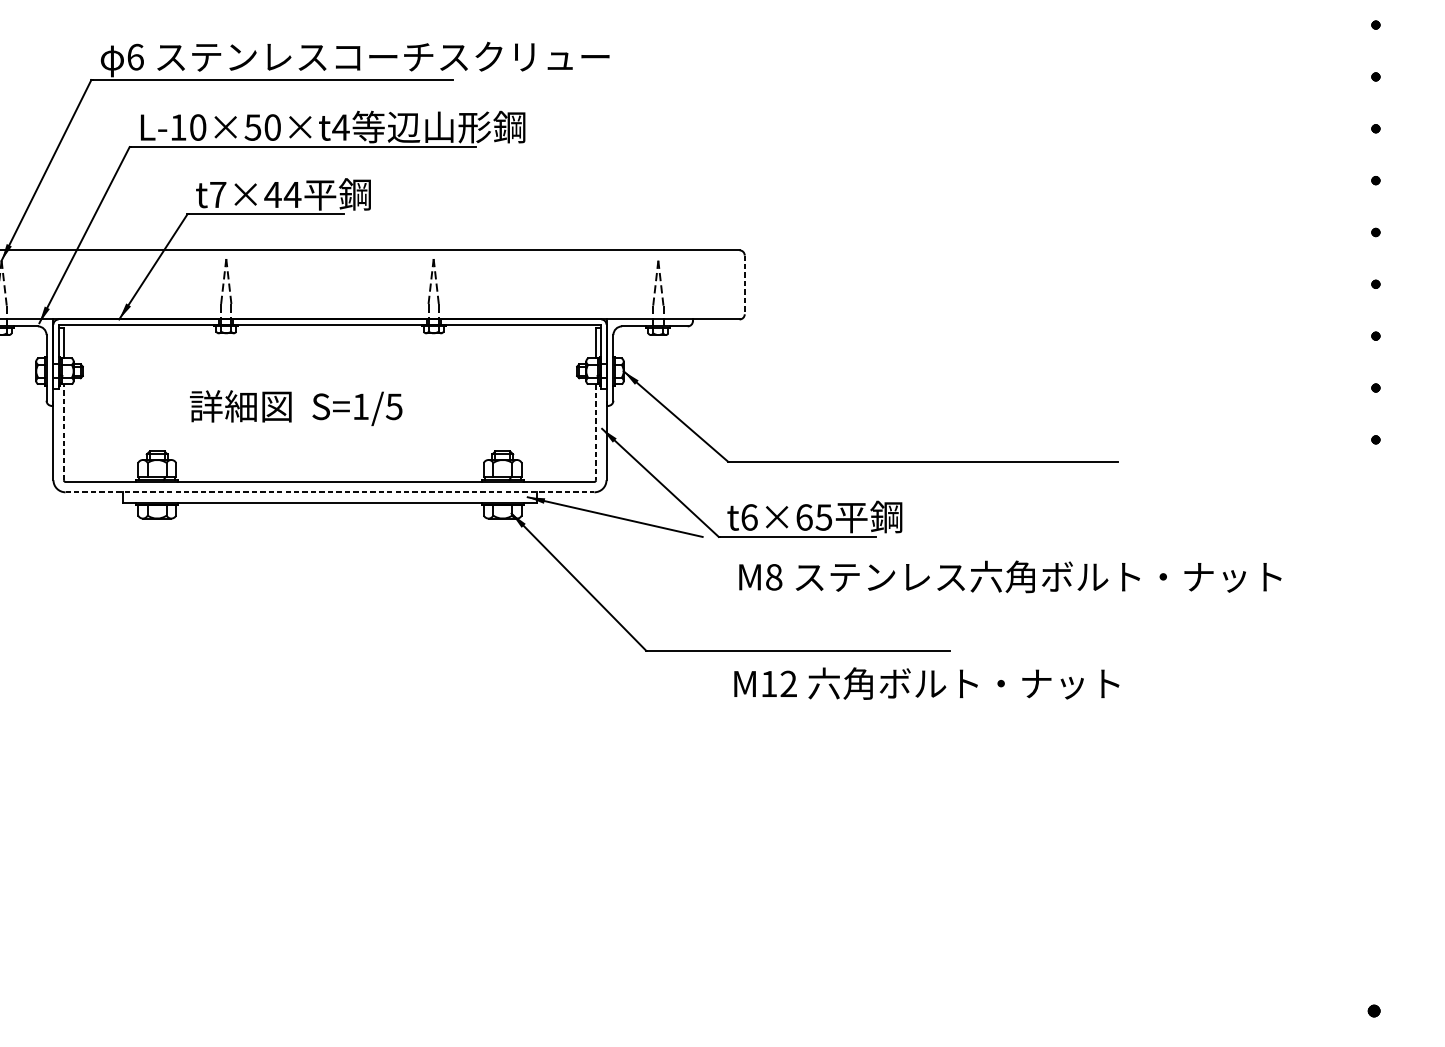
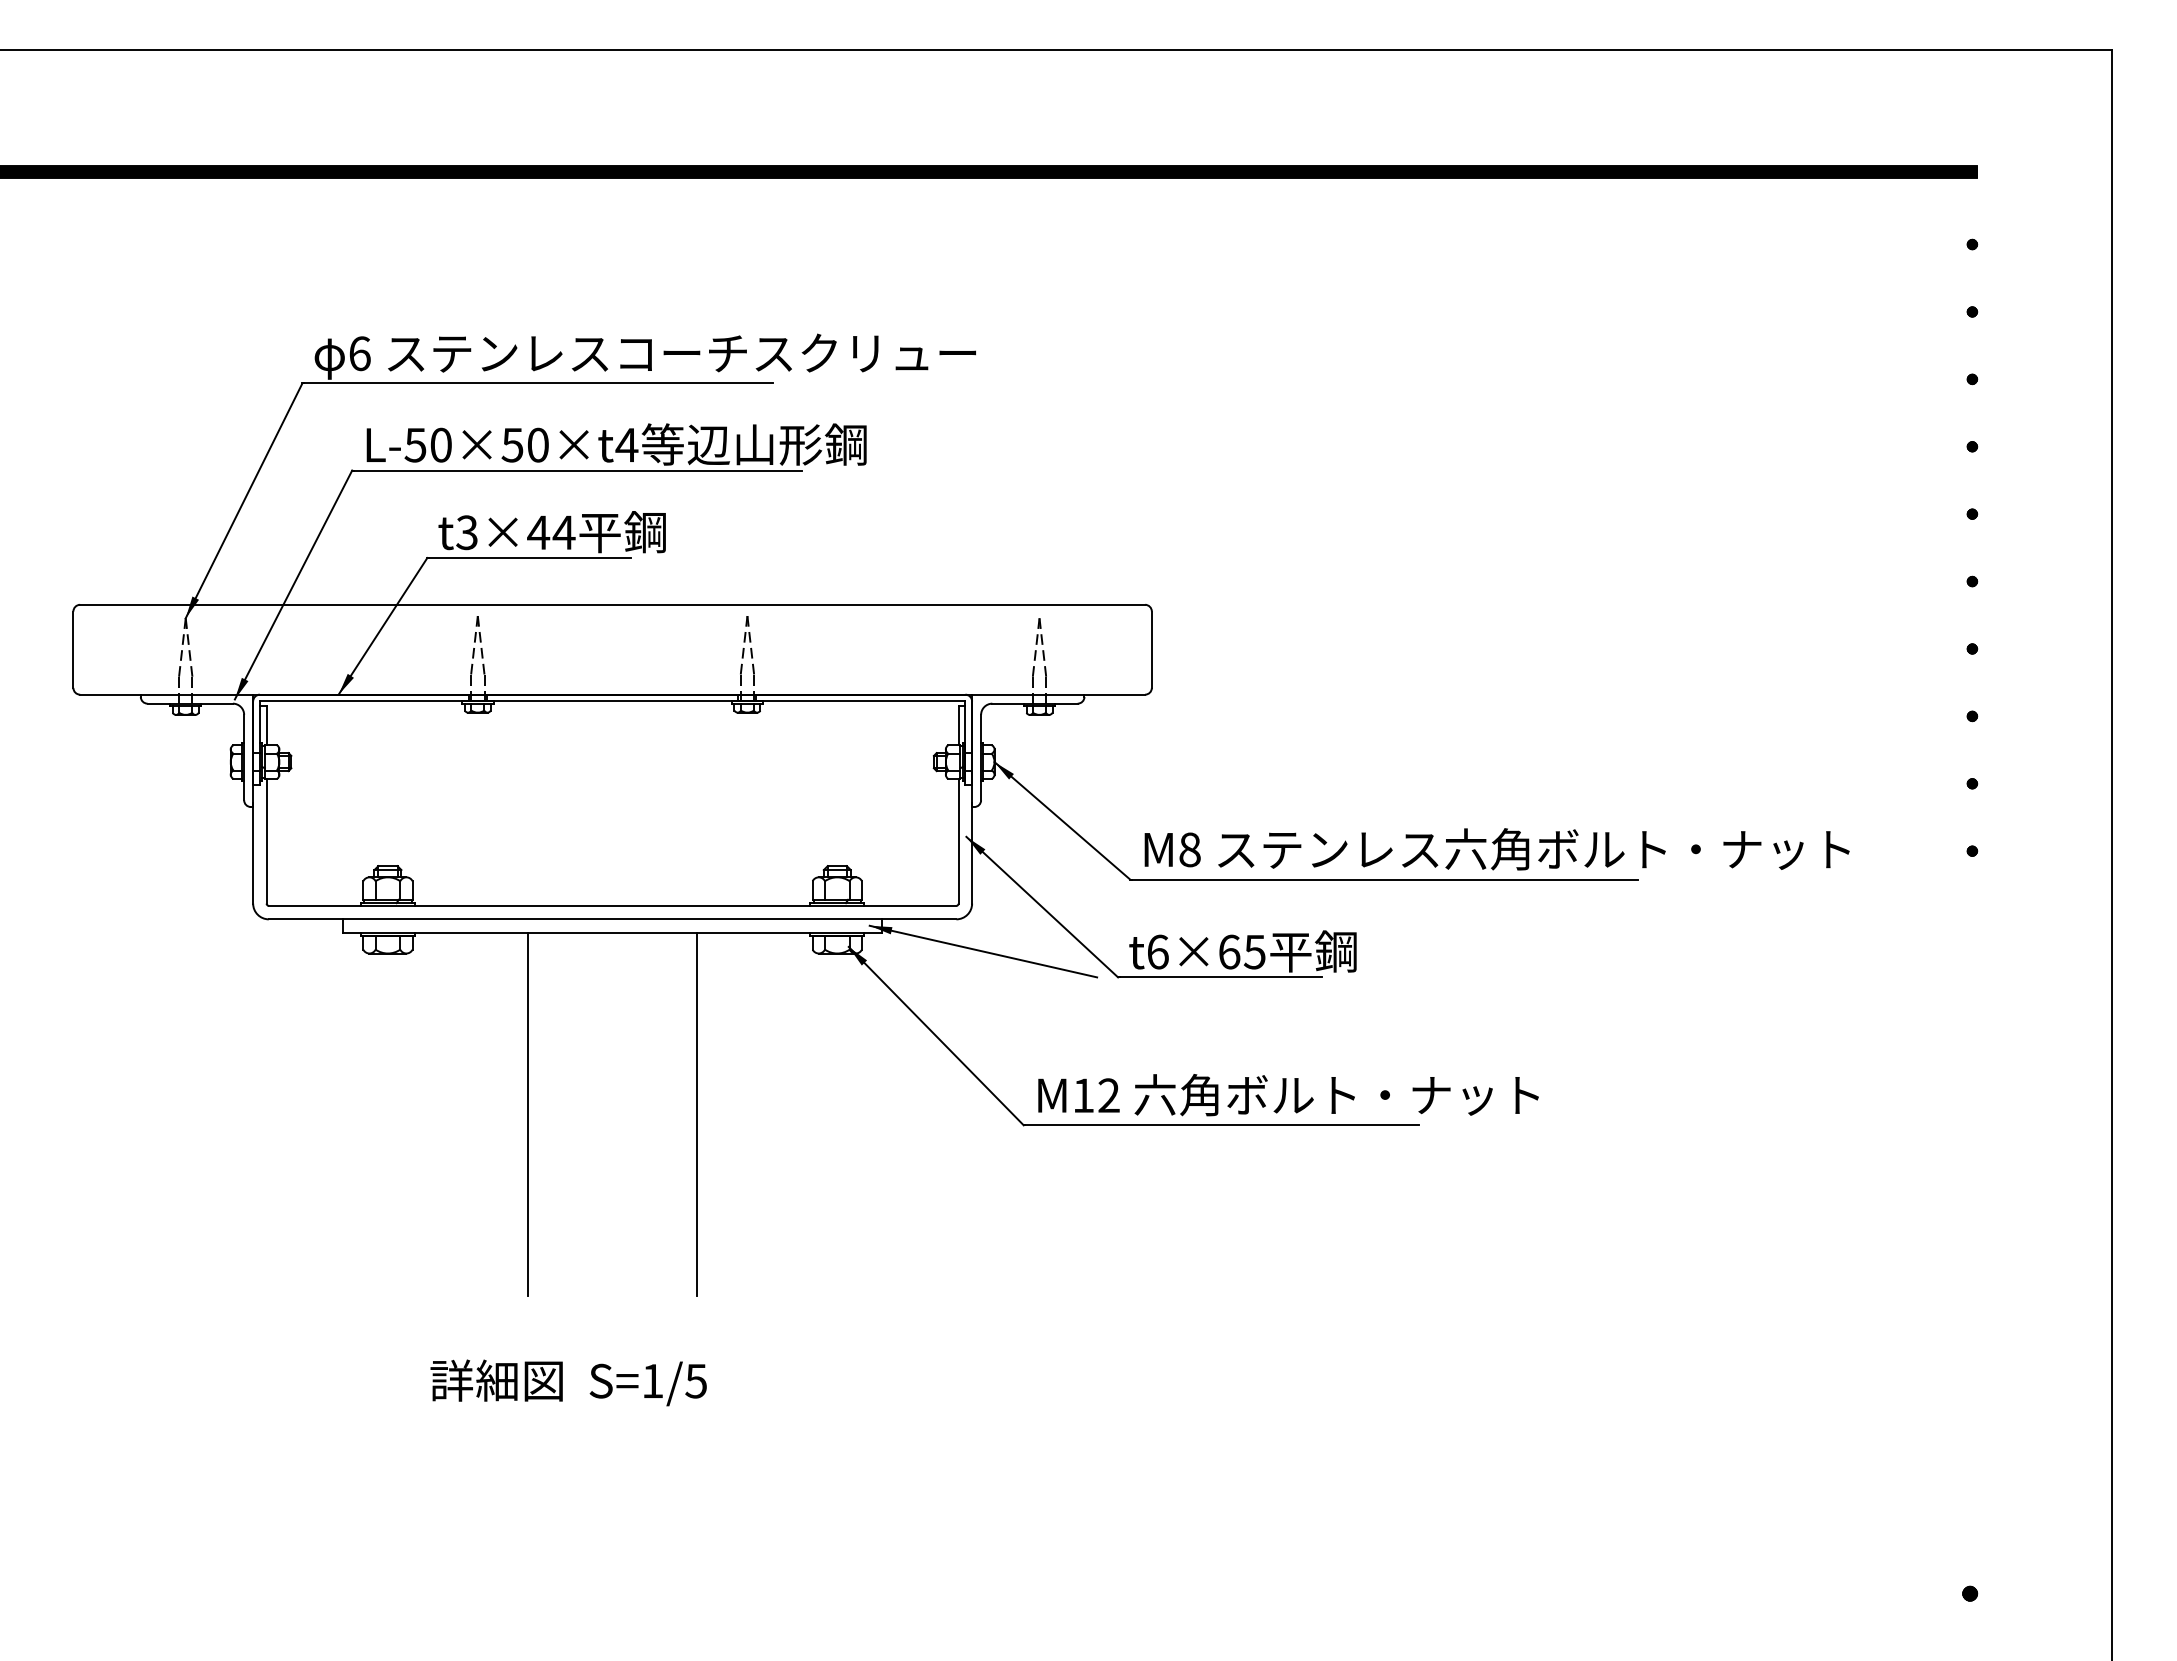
text: (178, 127) -> (415, 445), L-10×50×t4 -> L-50×50×t4
text: (217, 194) -> (466, 532), t7×44 -> t3×44
line: (744, 285) -> (1151, 650), dashed -> solid
text: (296, 407) -> (568, 1382), moved
line: (63, 431) -> (266, 840), dashed -> solid
line: (596, 432) -> (958, 841), dashed -> solid
line: (329, 492) -> (612, 919), dashed -> solid
text: (1009, 577) -> (1496, 849), moved
line: (265, 641) -> (528, 1113), added
line: (394, 641) -> (696, 1113), added
text: (926, 683) -> (1288, 1095), moved

